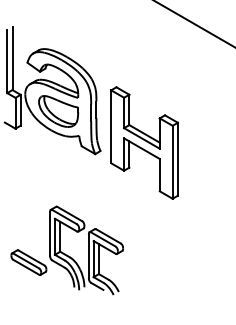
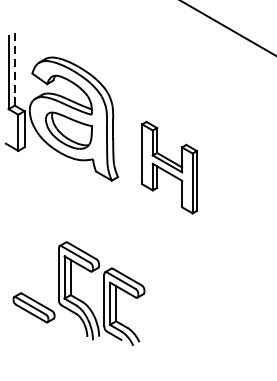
line: (12, 58) -> (14, 68), solid -> dashed
part: (144, 142) -> (169, 167), size x0.7

